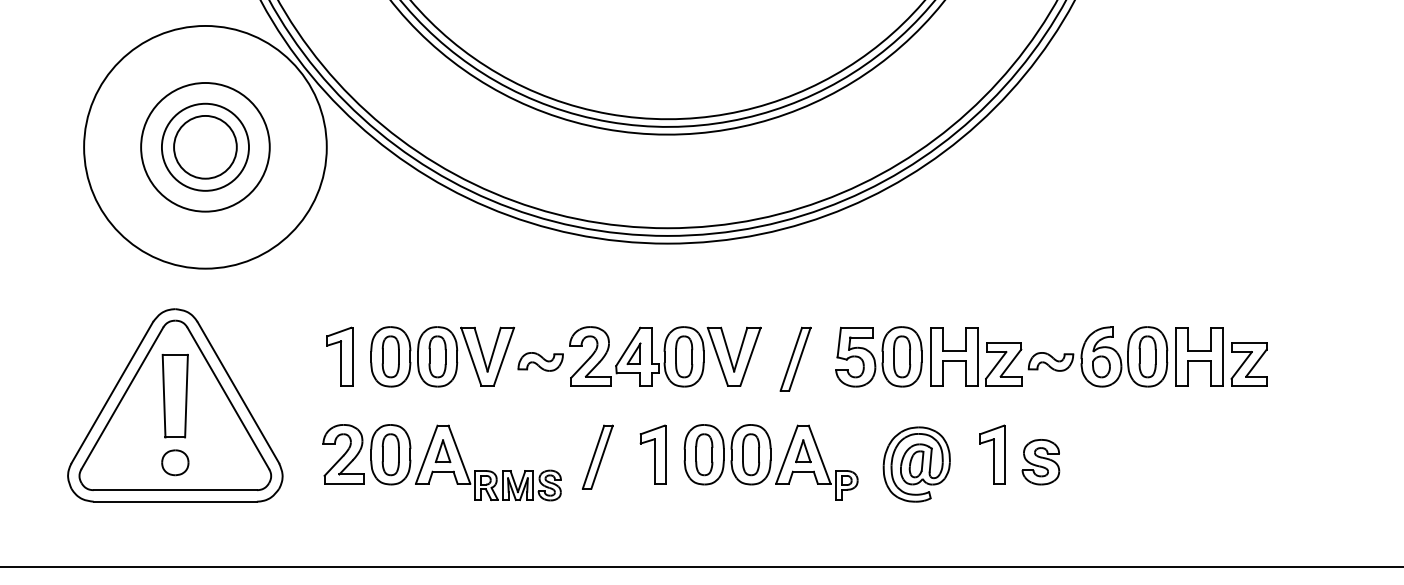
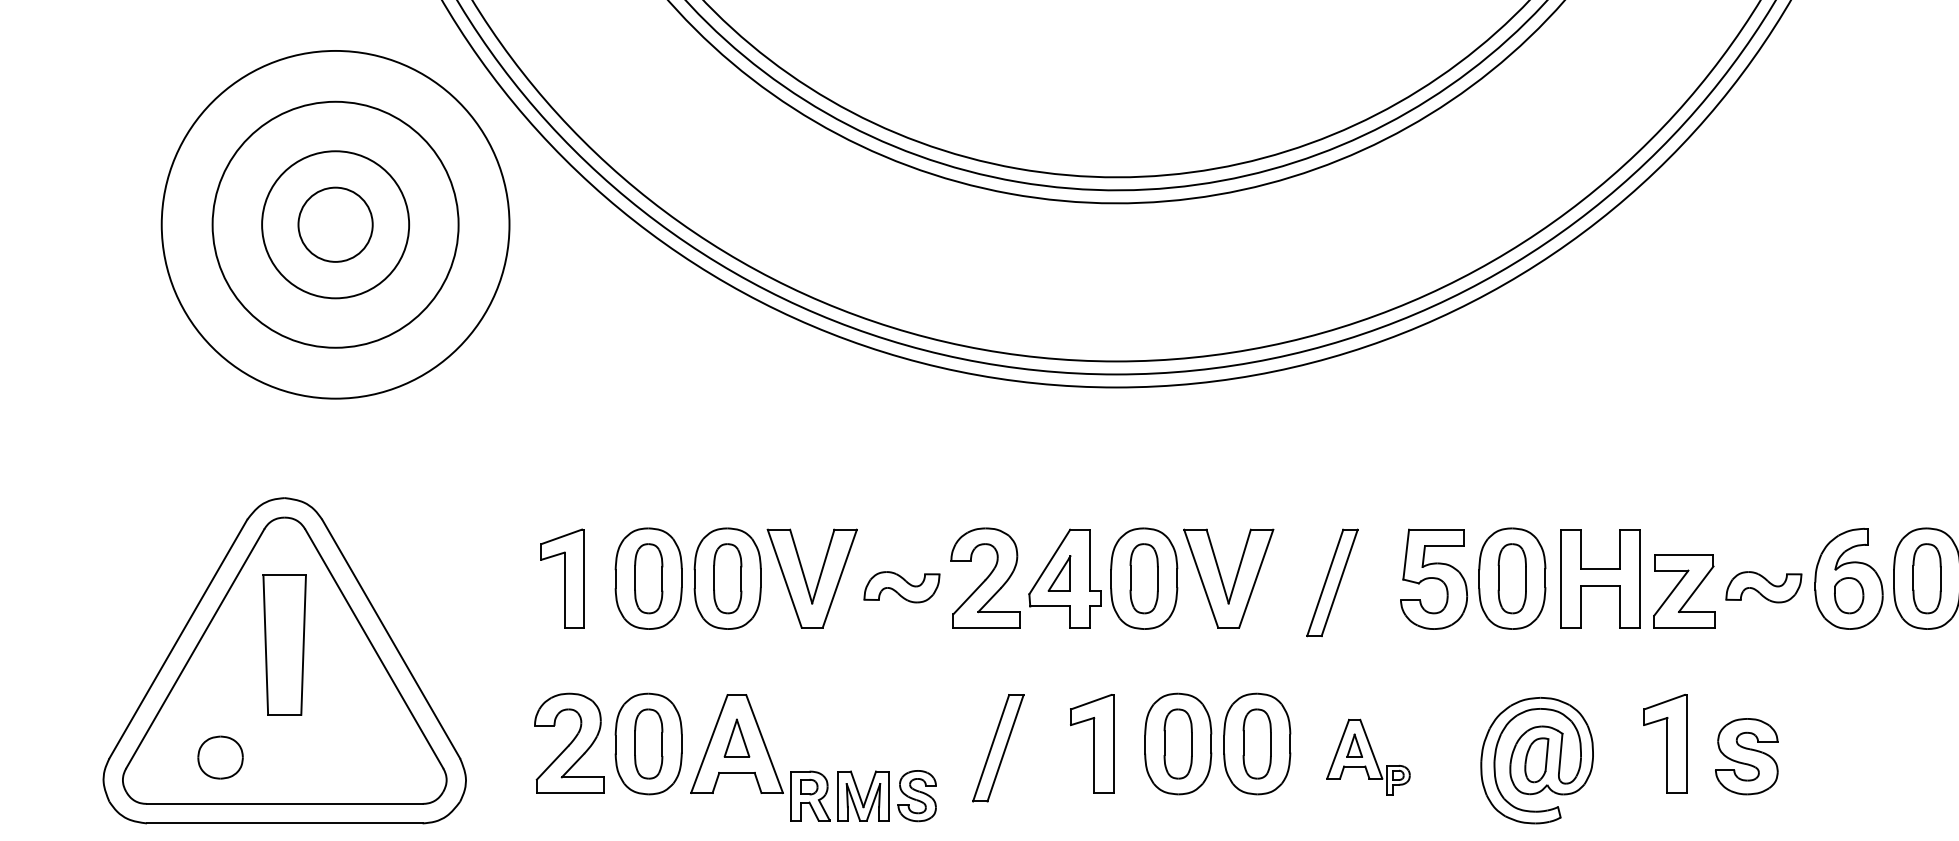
circle: (205, 146) -> (335, 223), size x0.6
circle: (205, 146) -> (335, 223), size x0.7
circle: (205, 146) -> (335, 223), size x1.6
part: (175, 462) -> (220, 757), moved
part: (816, 462) -> (1367, 757), size x0.6

